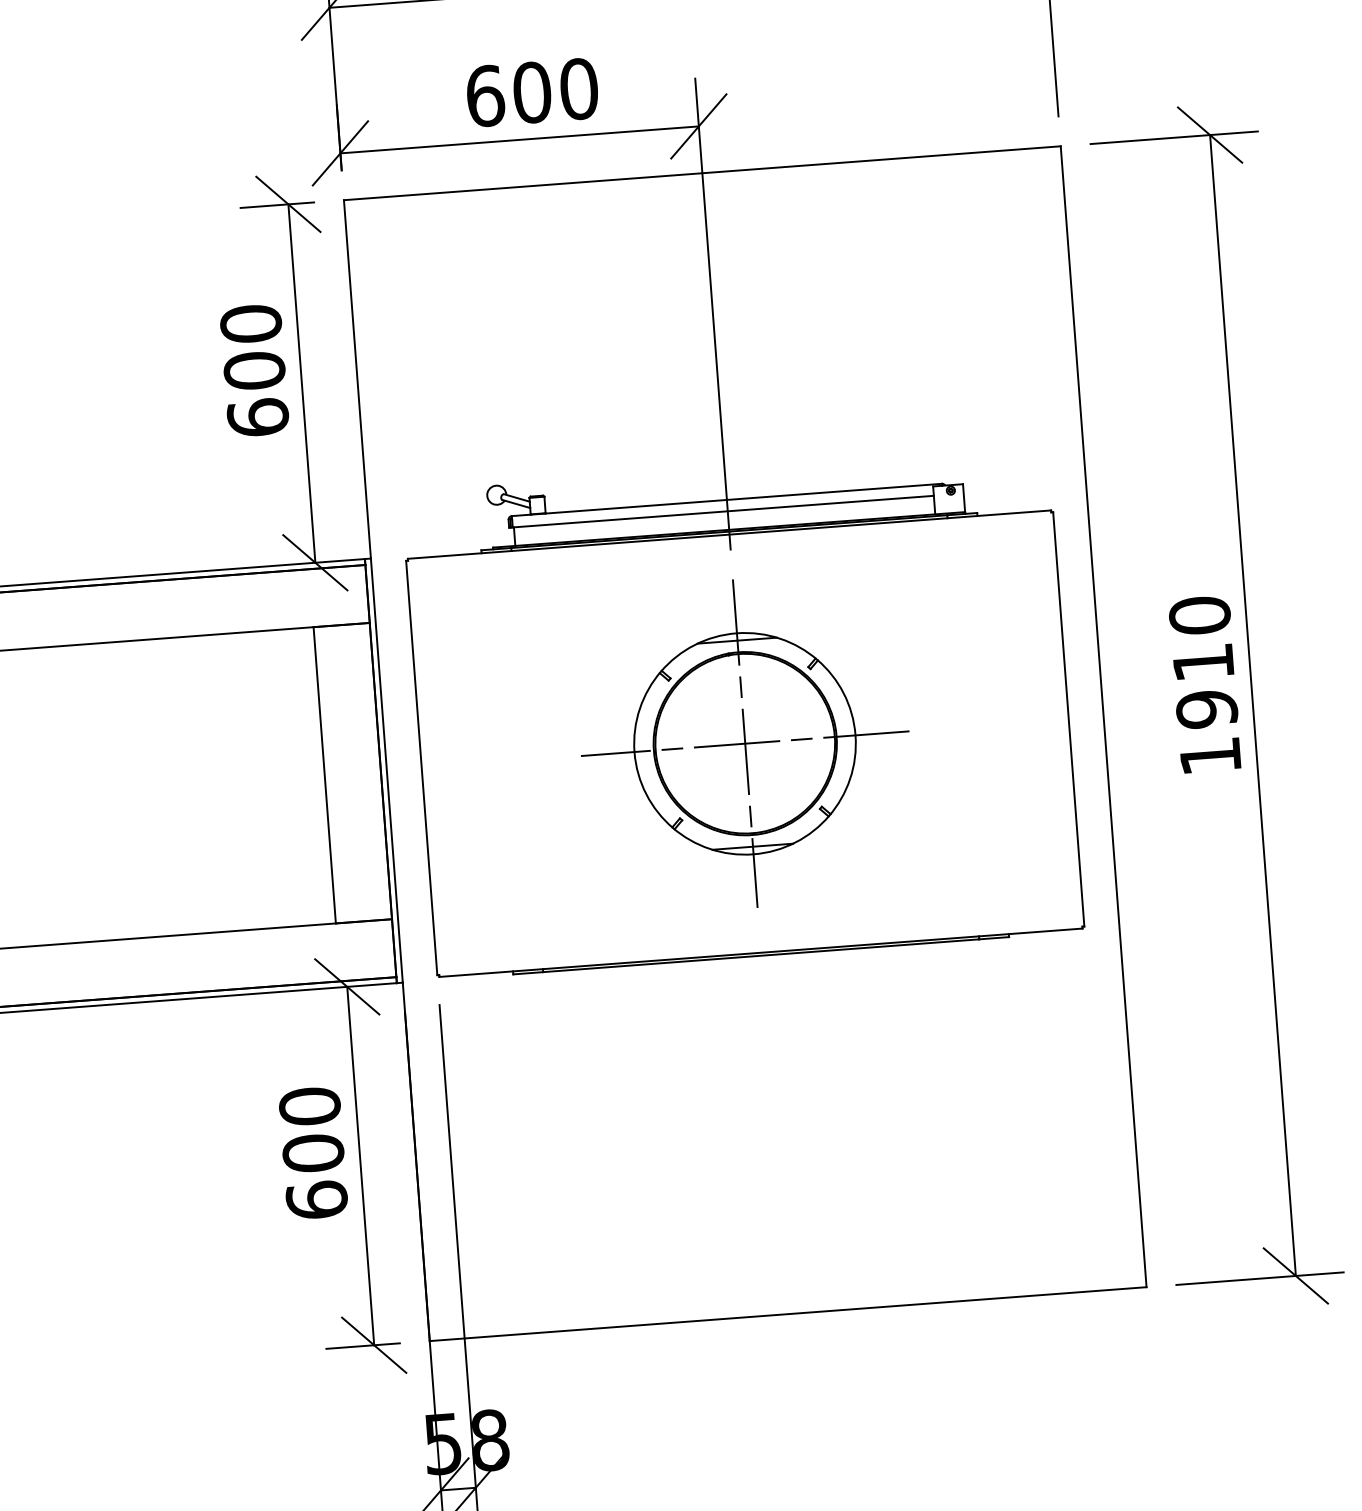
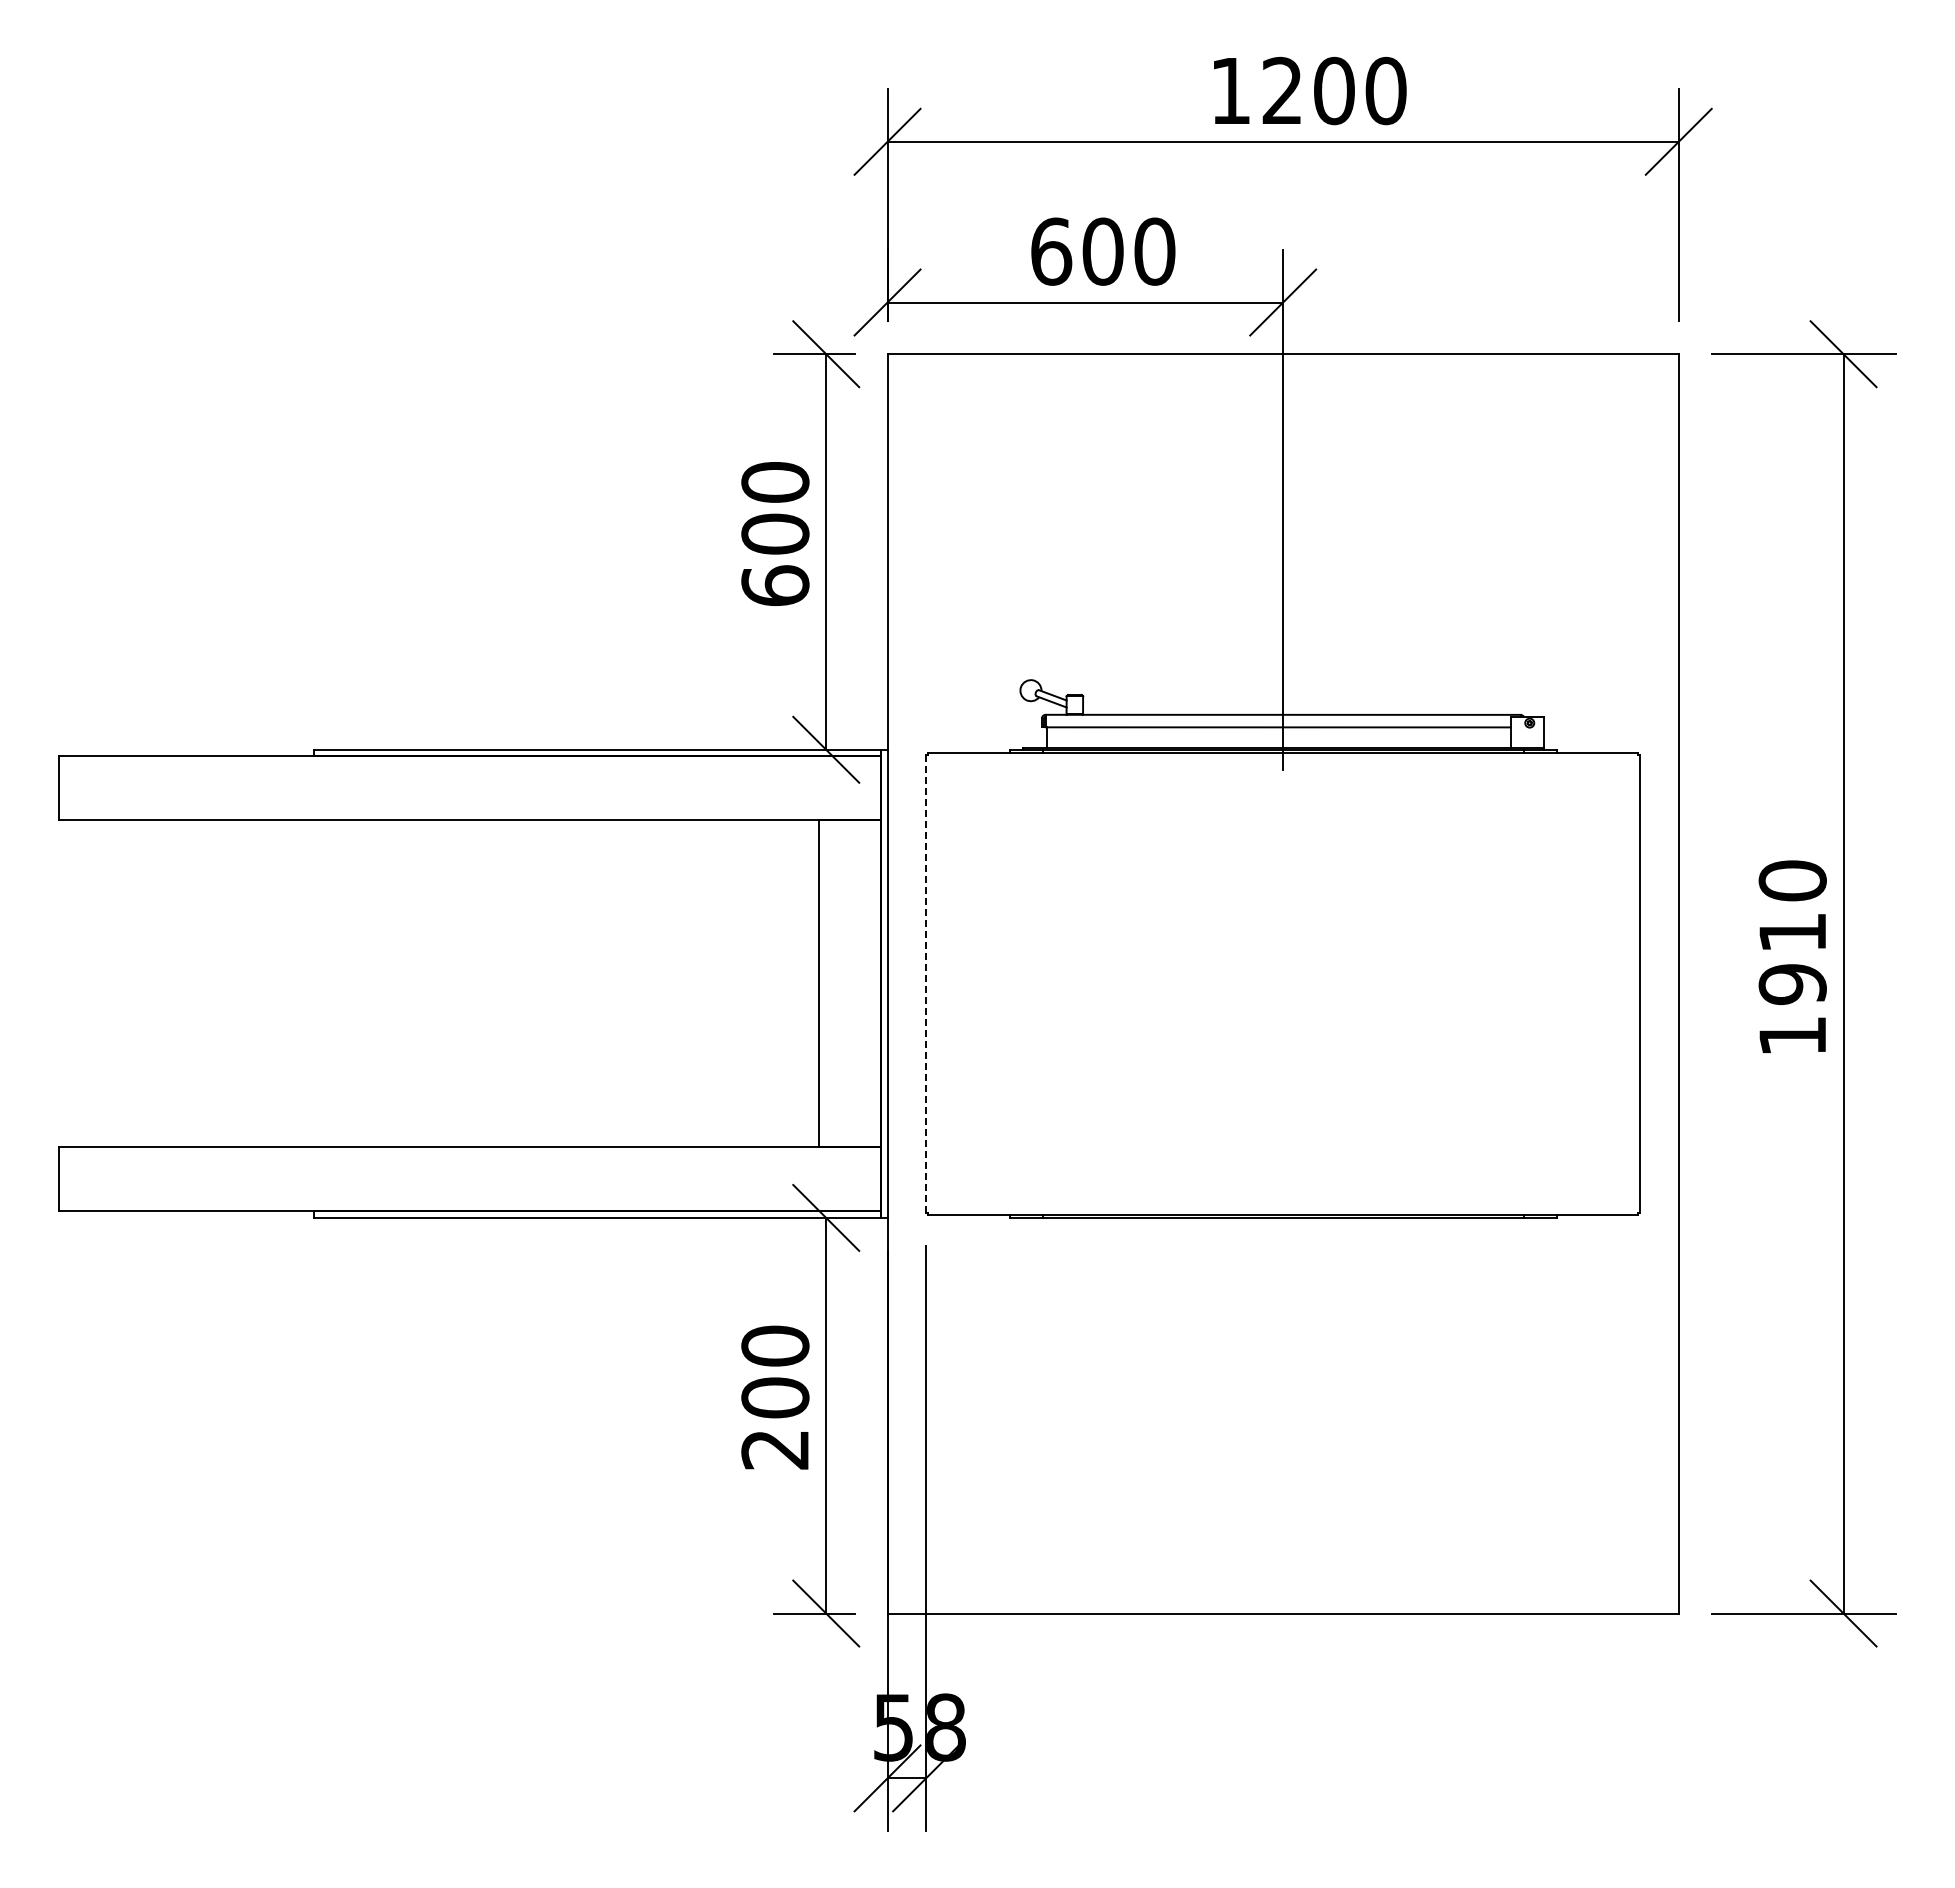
part: (744, 743) -> (1282, 983), removed
line: (422, 767) -> (926, 983), solid -> dashed
text: (316, 1199) -> (775, 1448), 600 -> 200

